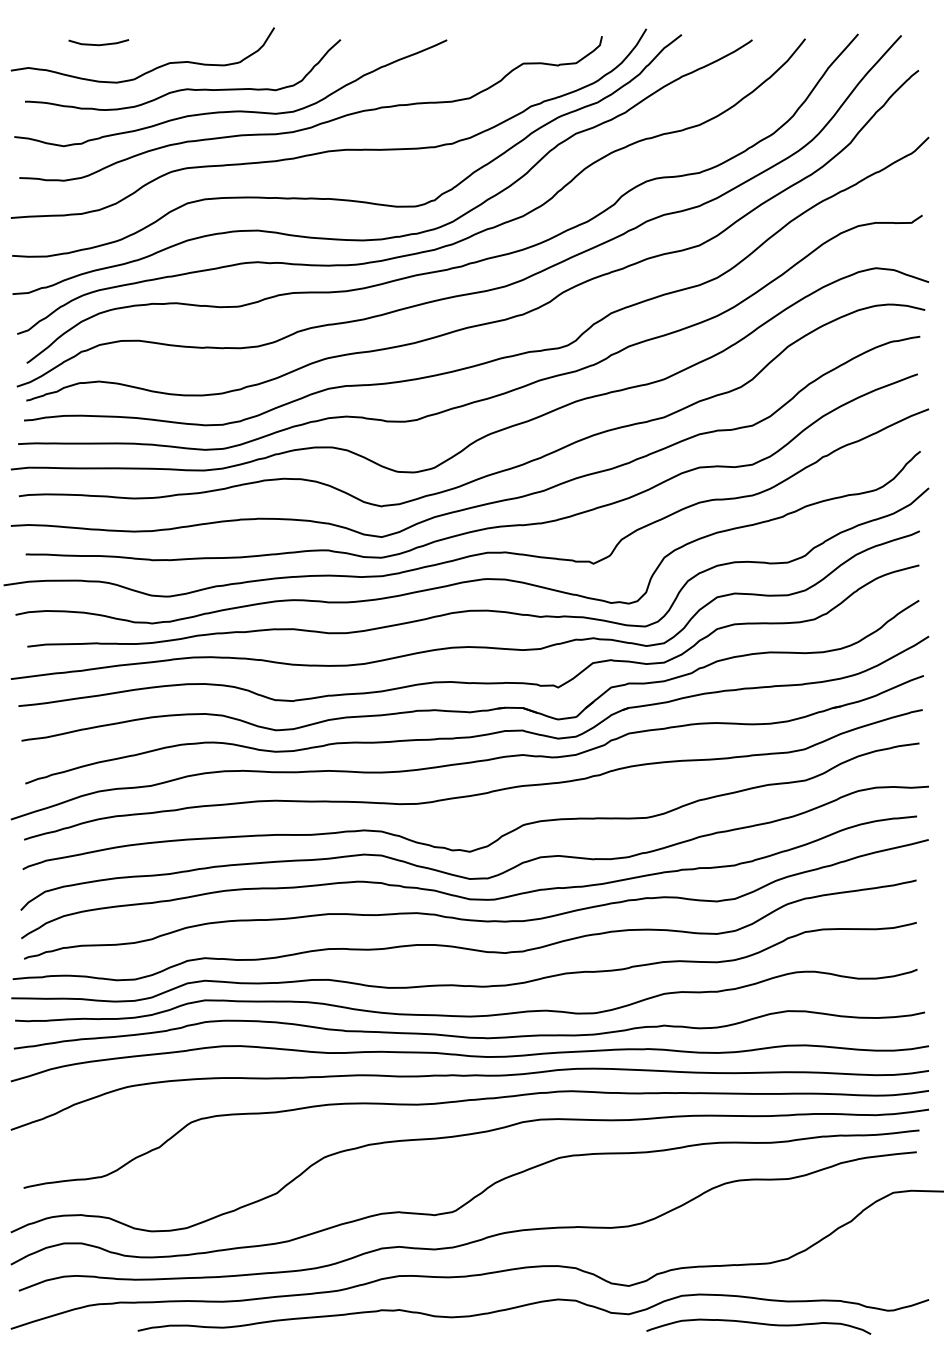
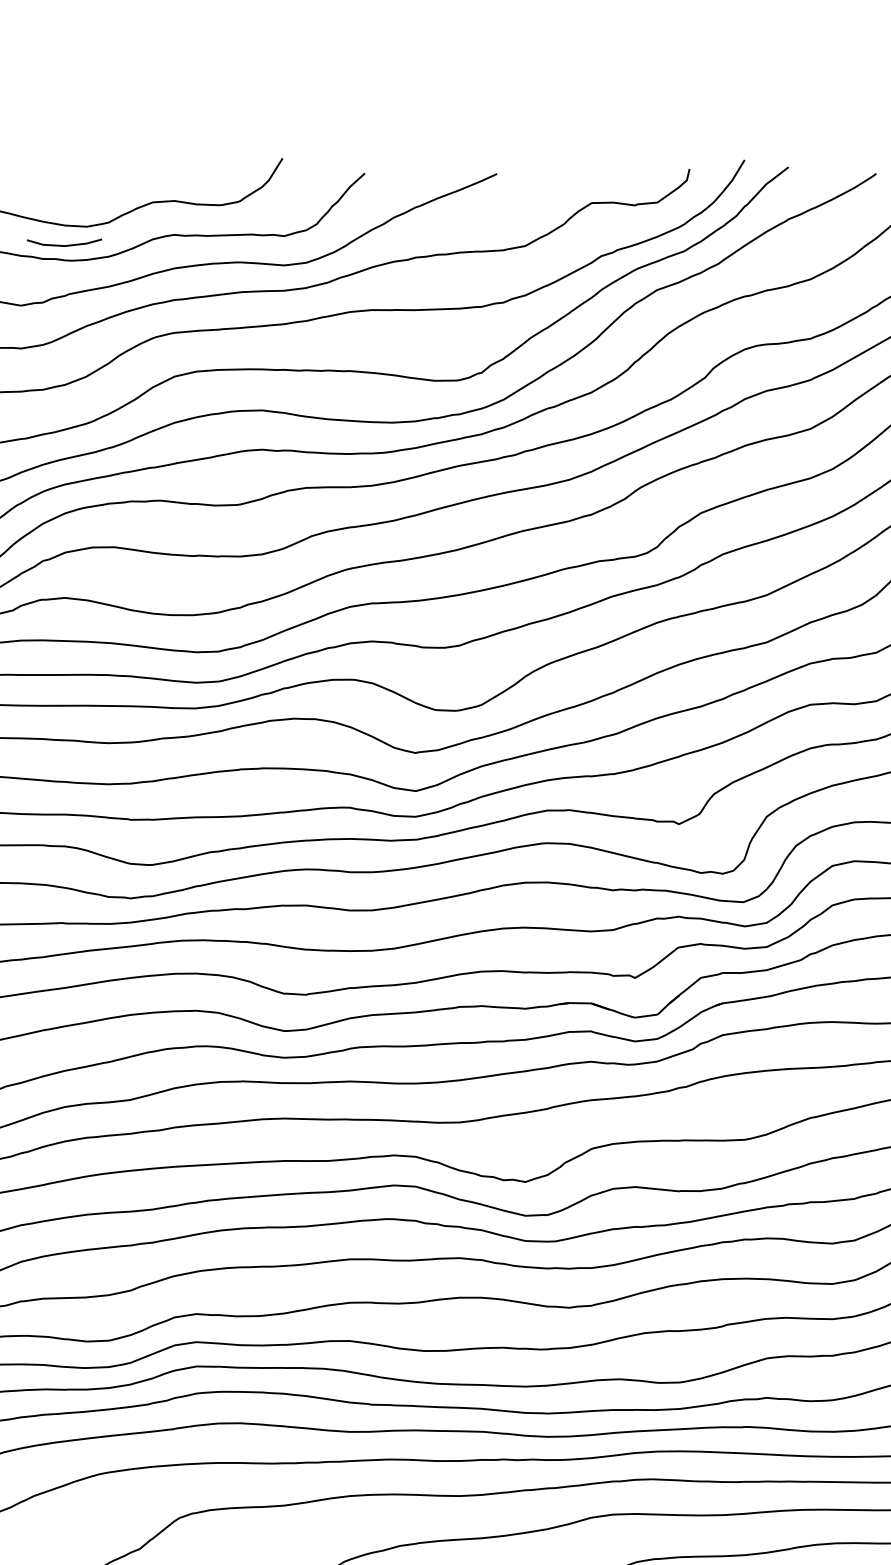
line: (98, 44) -> (64, 245), moved

